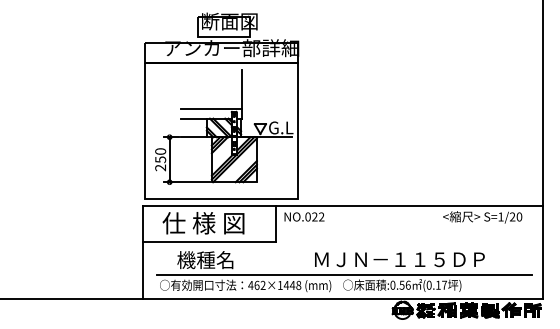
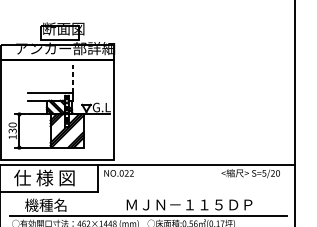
line: (242, 89) -> (73, 79), solid -> dashed
text: (160, 163) -> (12, 133), 250 -> 130
text: (500, 216) -> (263, 173), S=1/20 -> S=5/20

